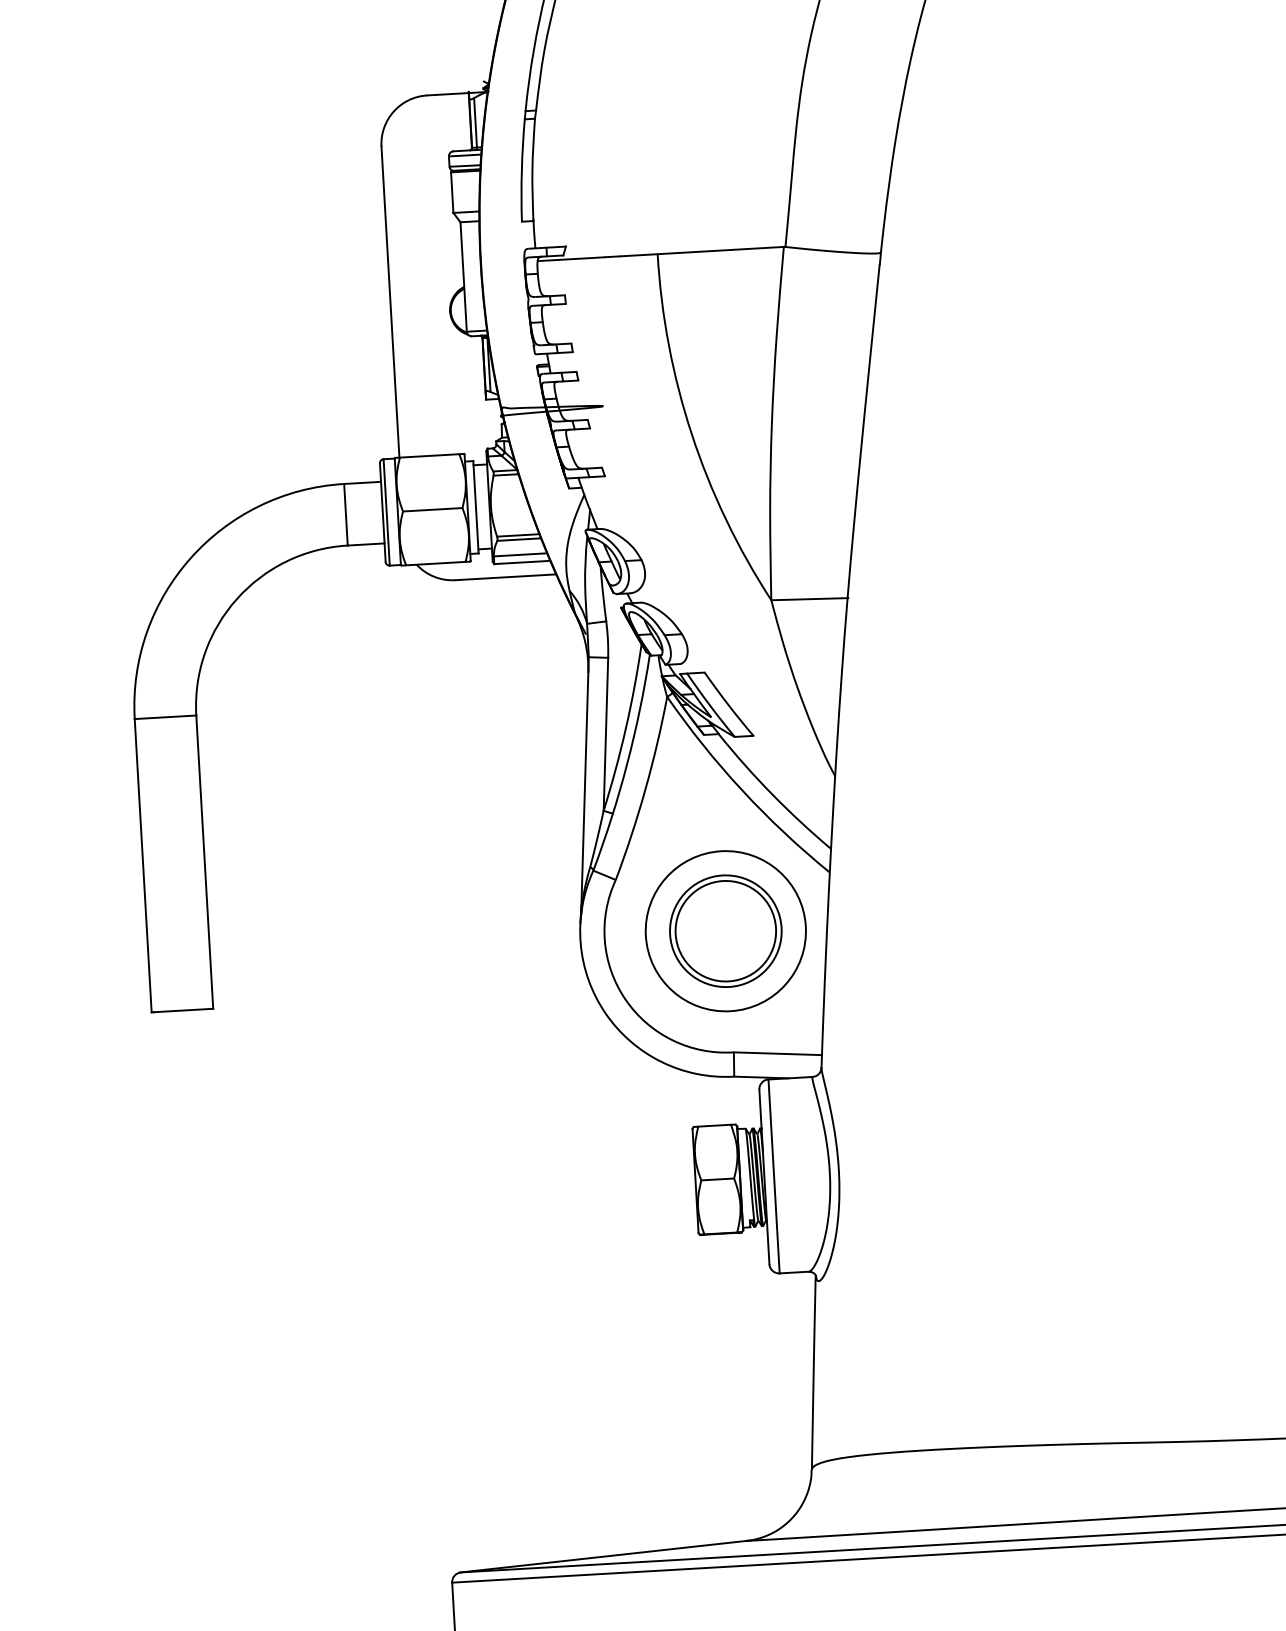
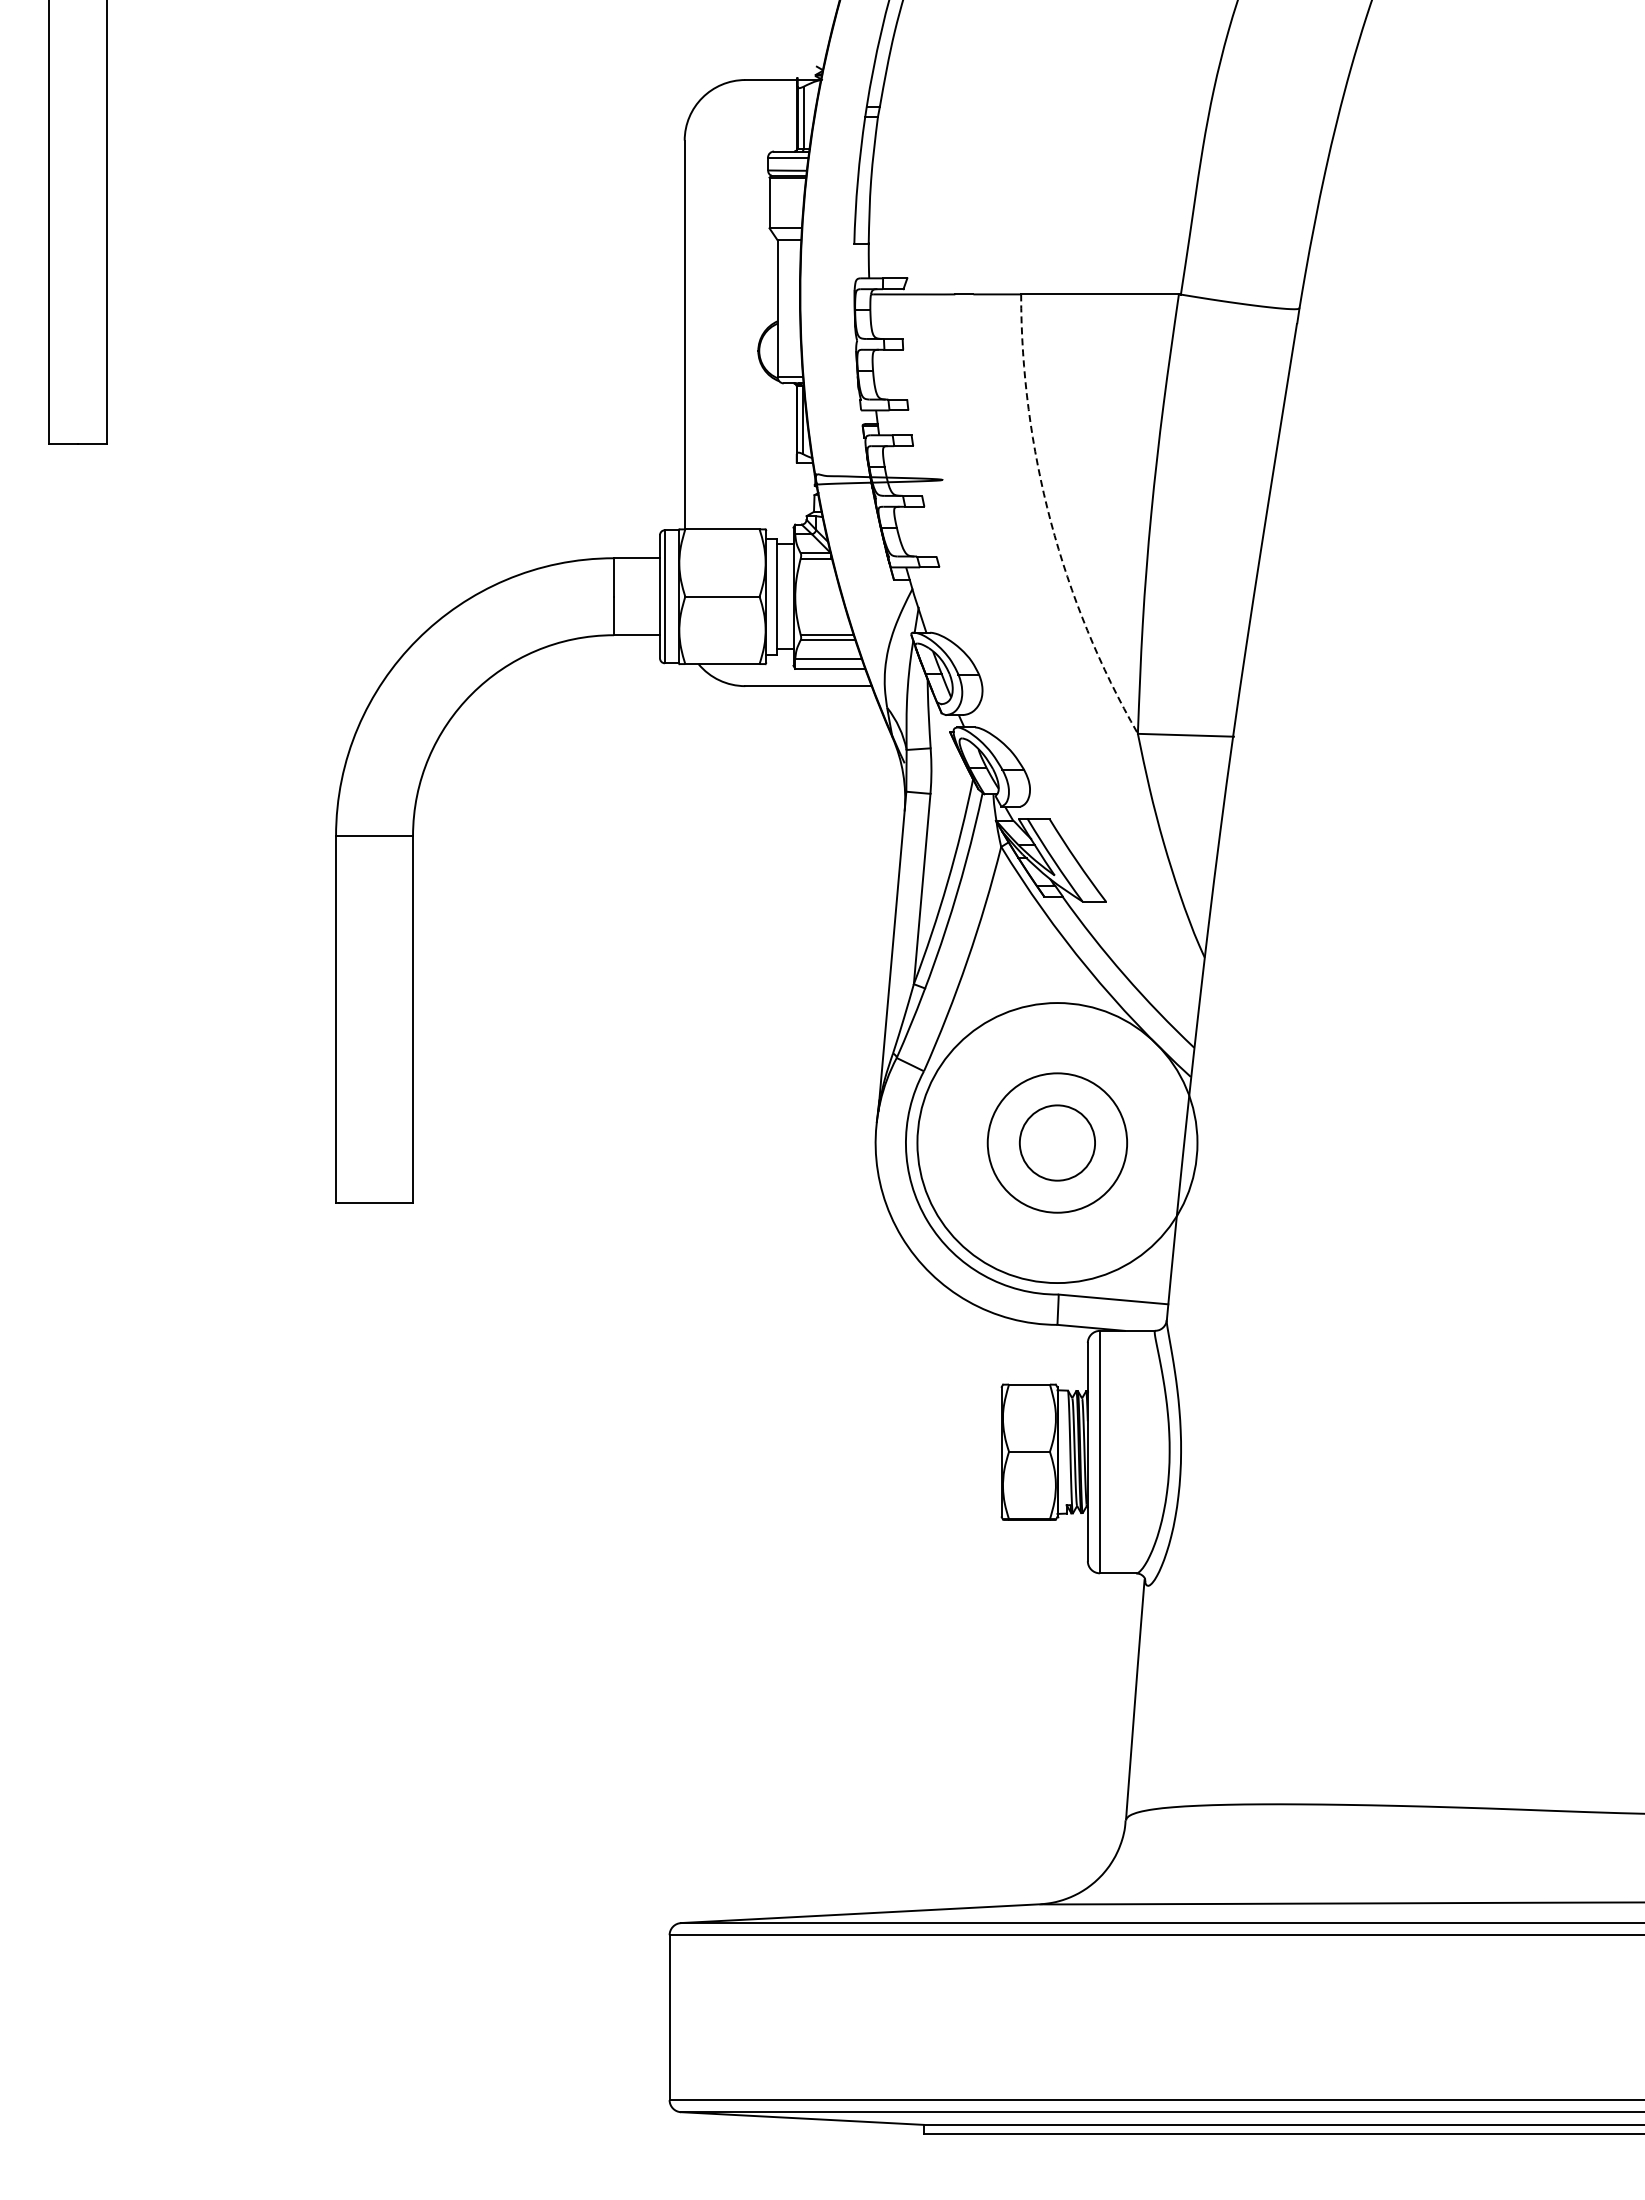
arc: (691, 434) -> (1050, 521), solid -> dashed
circle: (725, 930) -> (1057, 1142), size x0.6
circle: (725, 931) -> (1057, 1143), size x1.4

